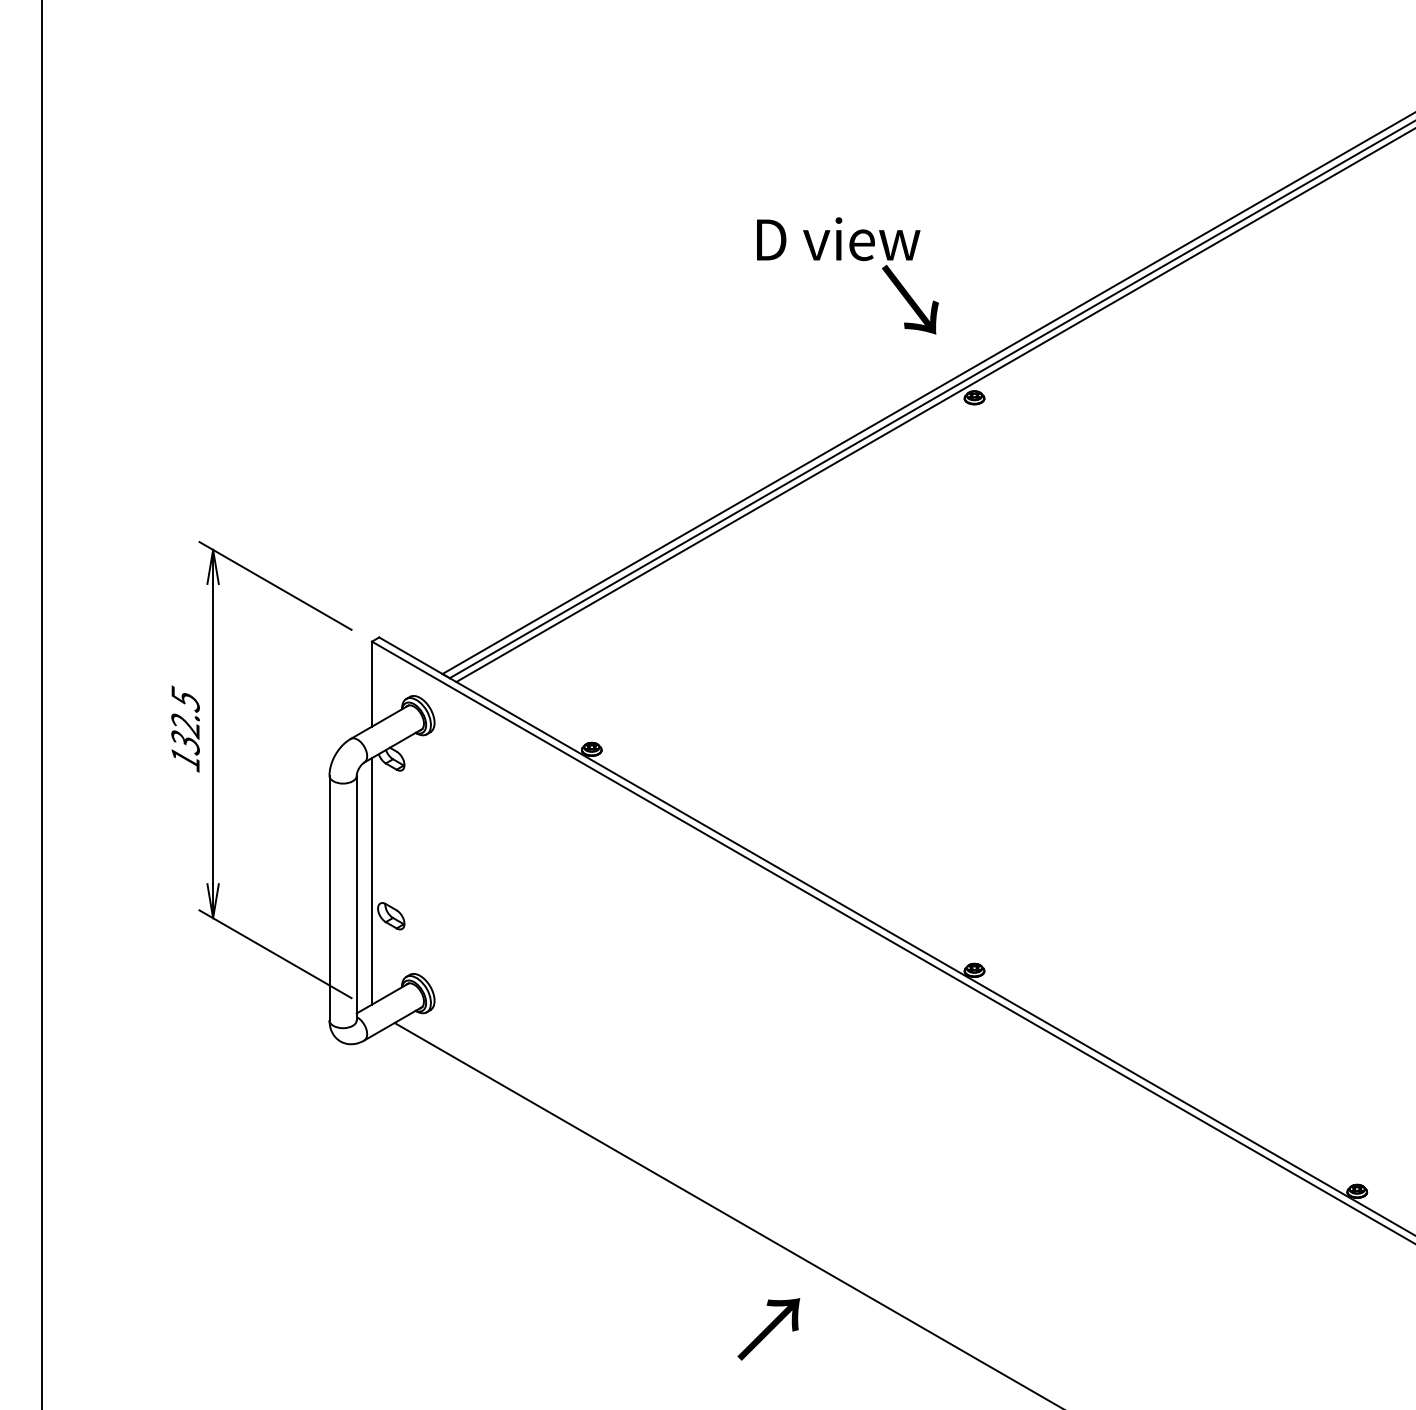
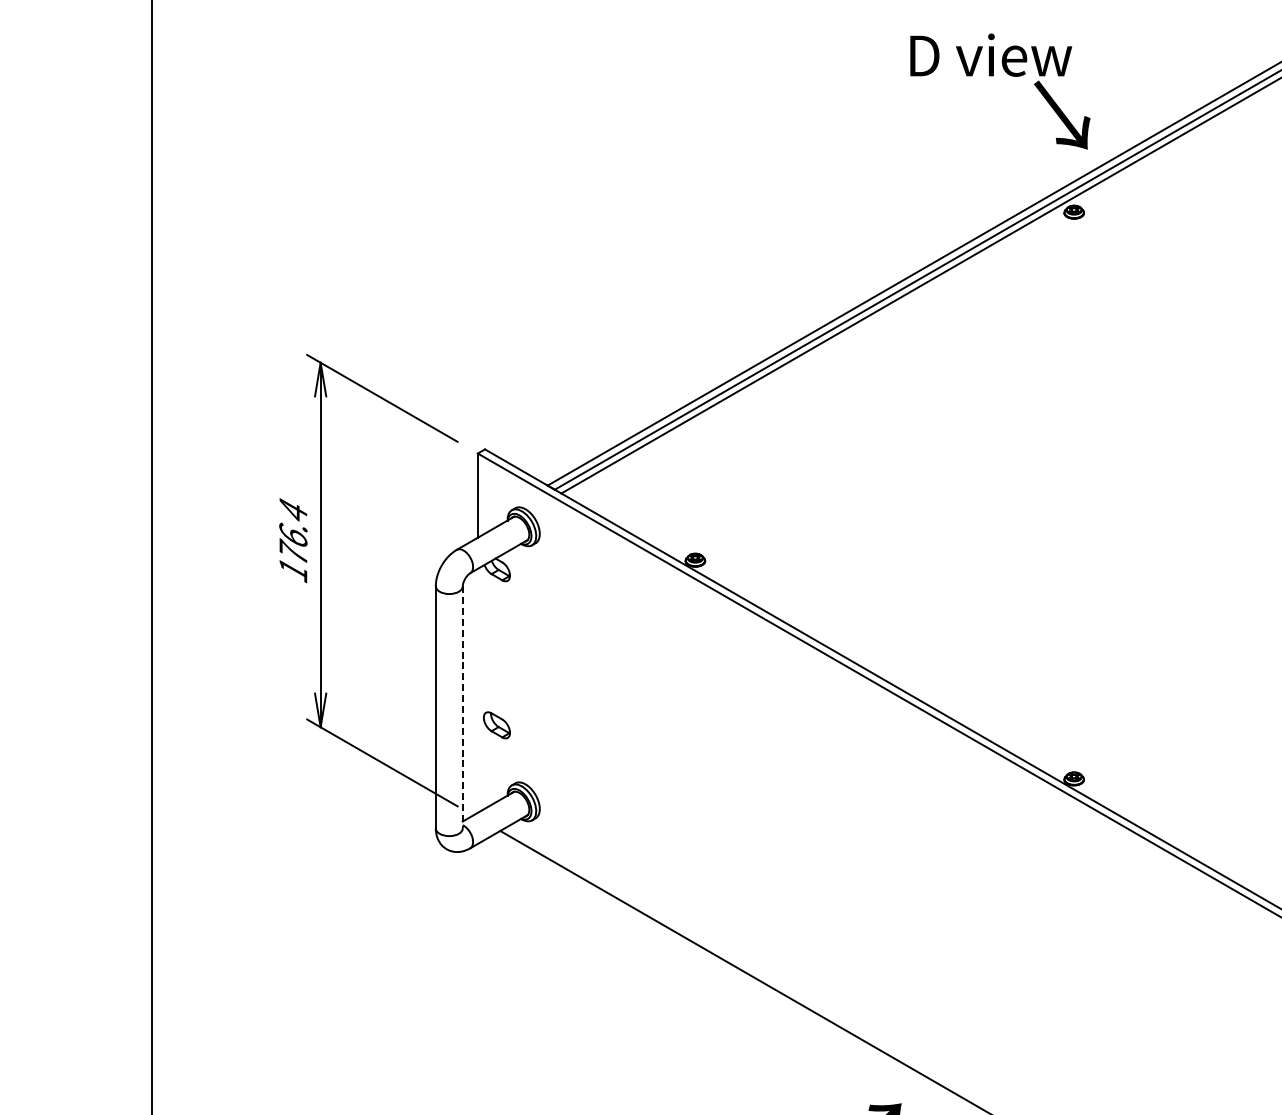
text: (847, 275) -> (999, 91), moved
text: (185, 720) -> (293, 531), 132.5 -> 176.4
line: (372, 881) -> (478, 690), removed
line: (356, 898) -> (462, 707), solid -> dashed

